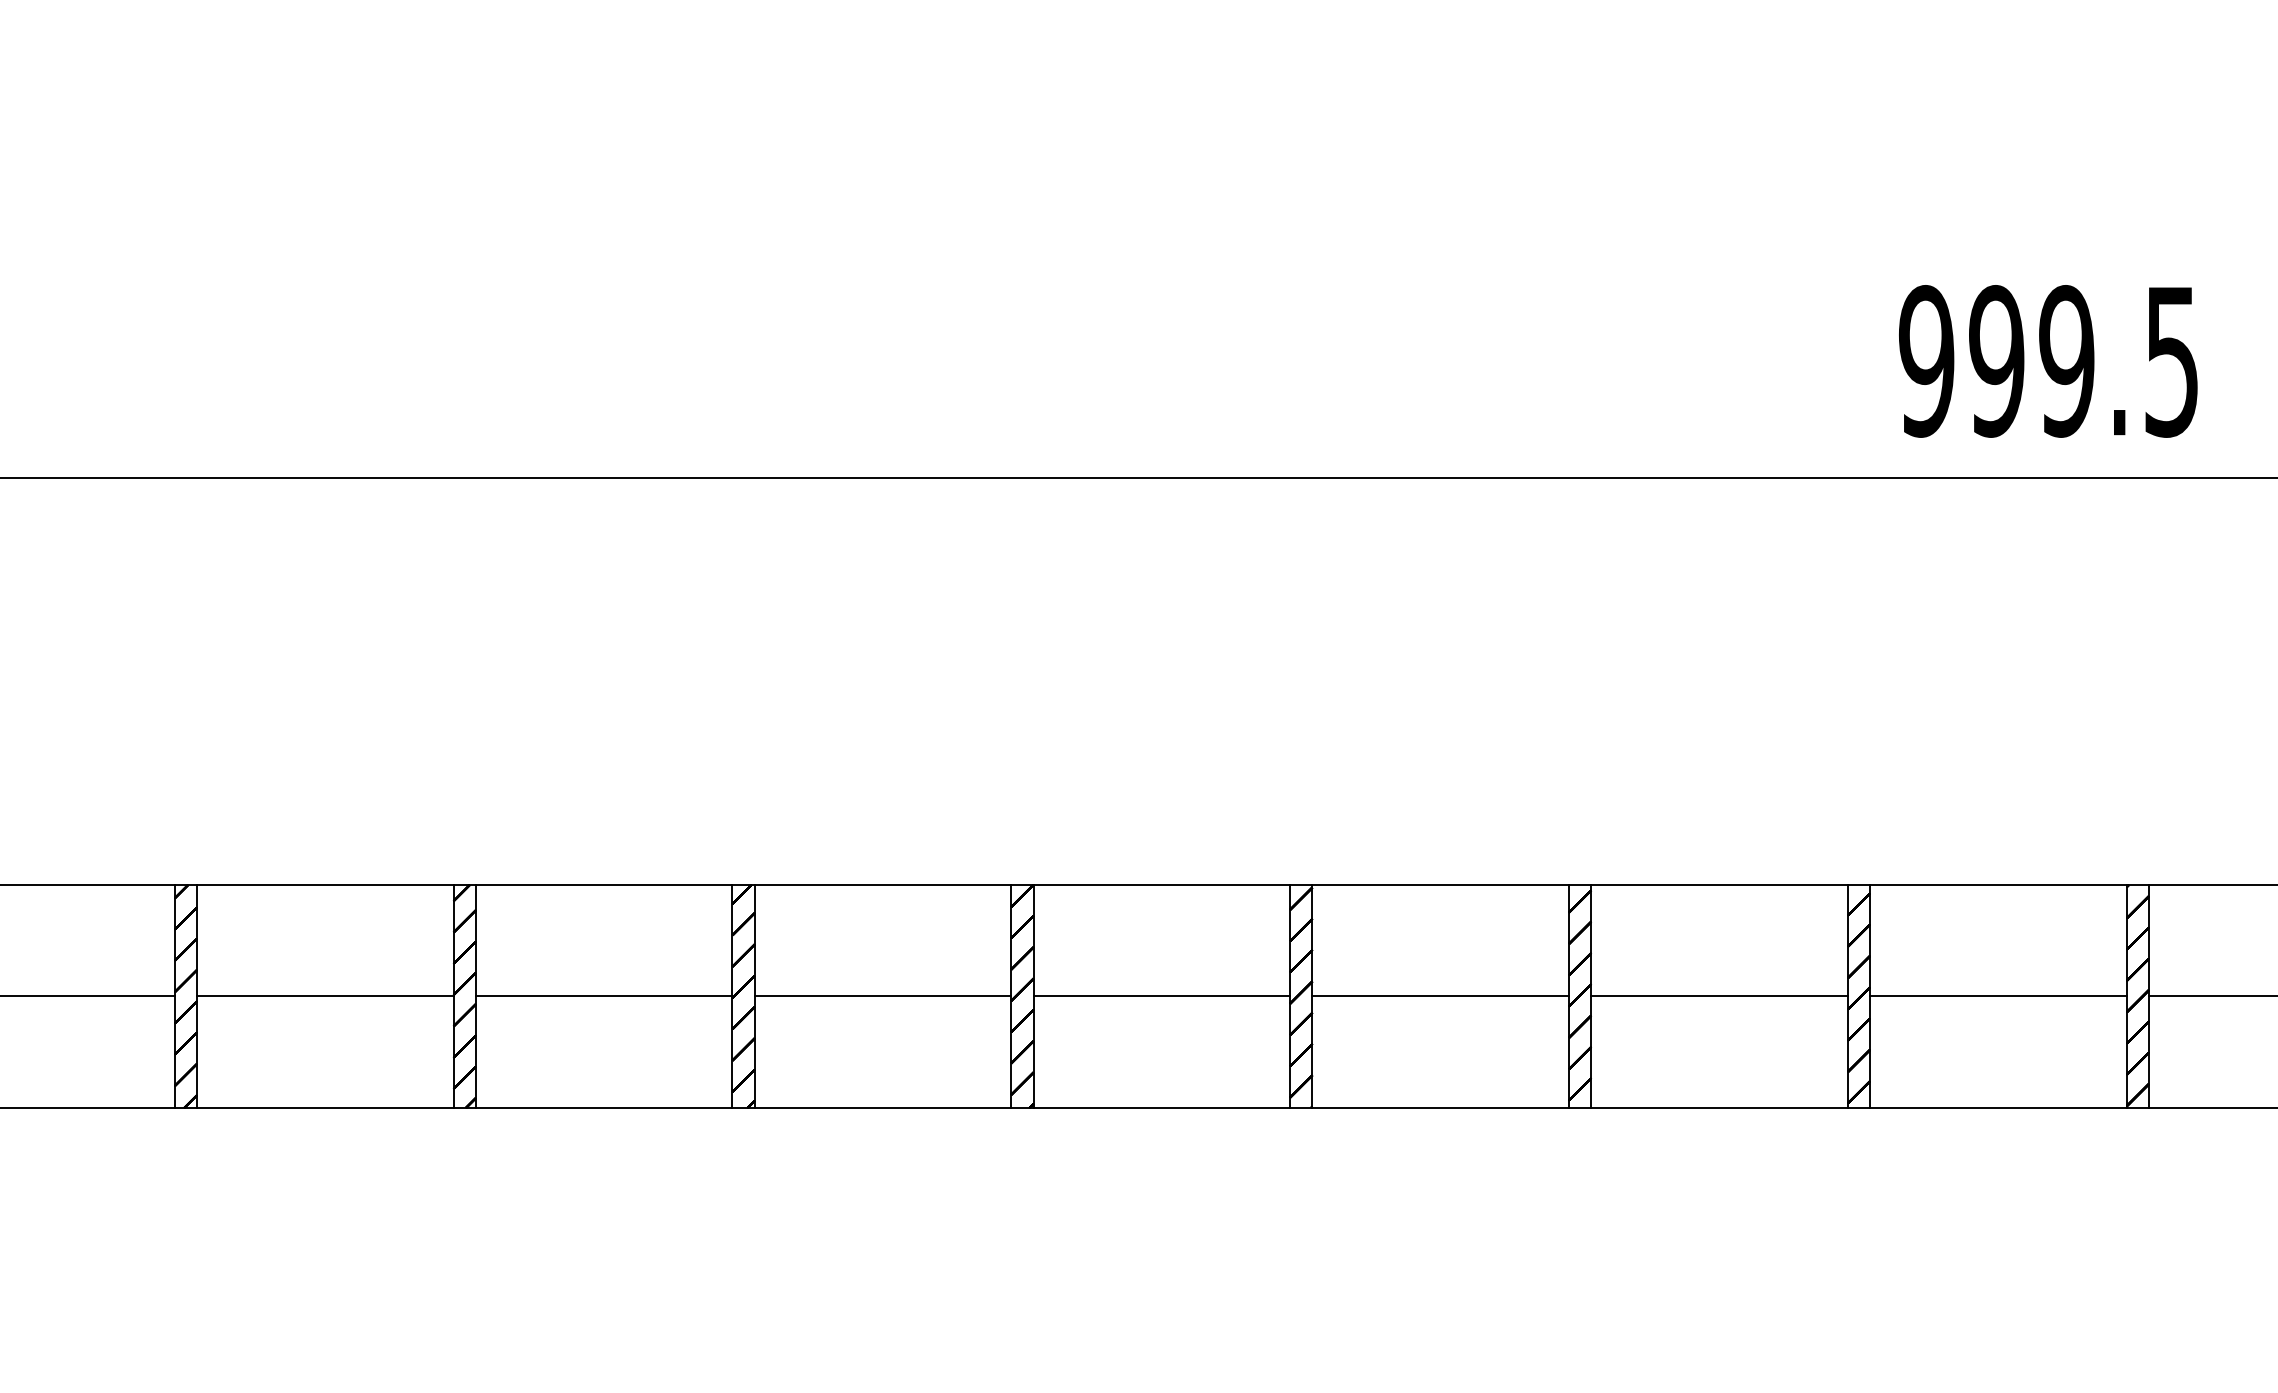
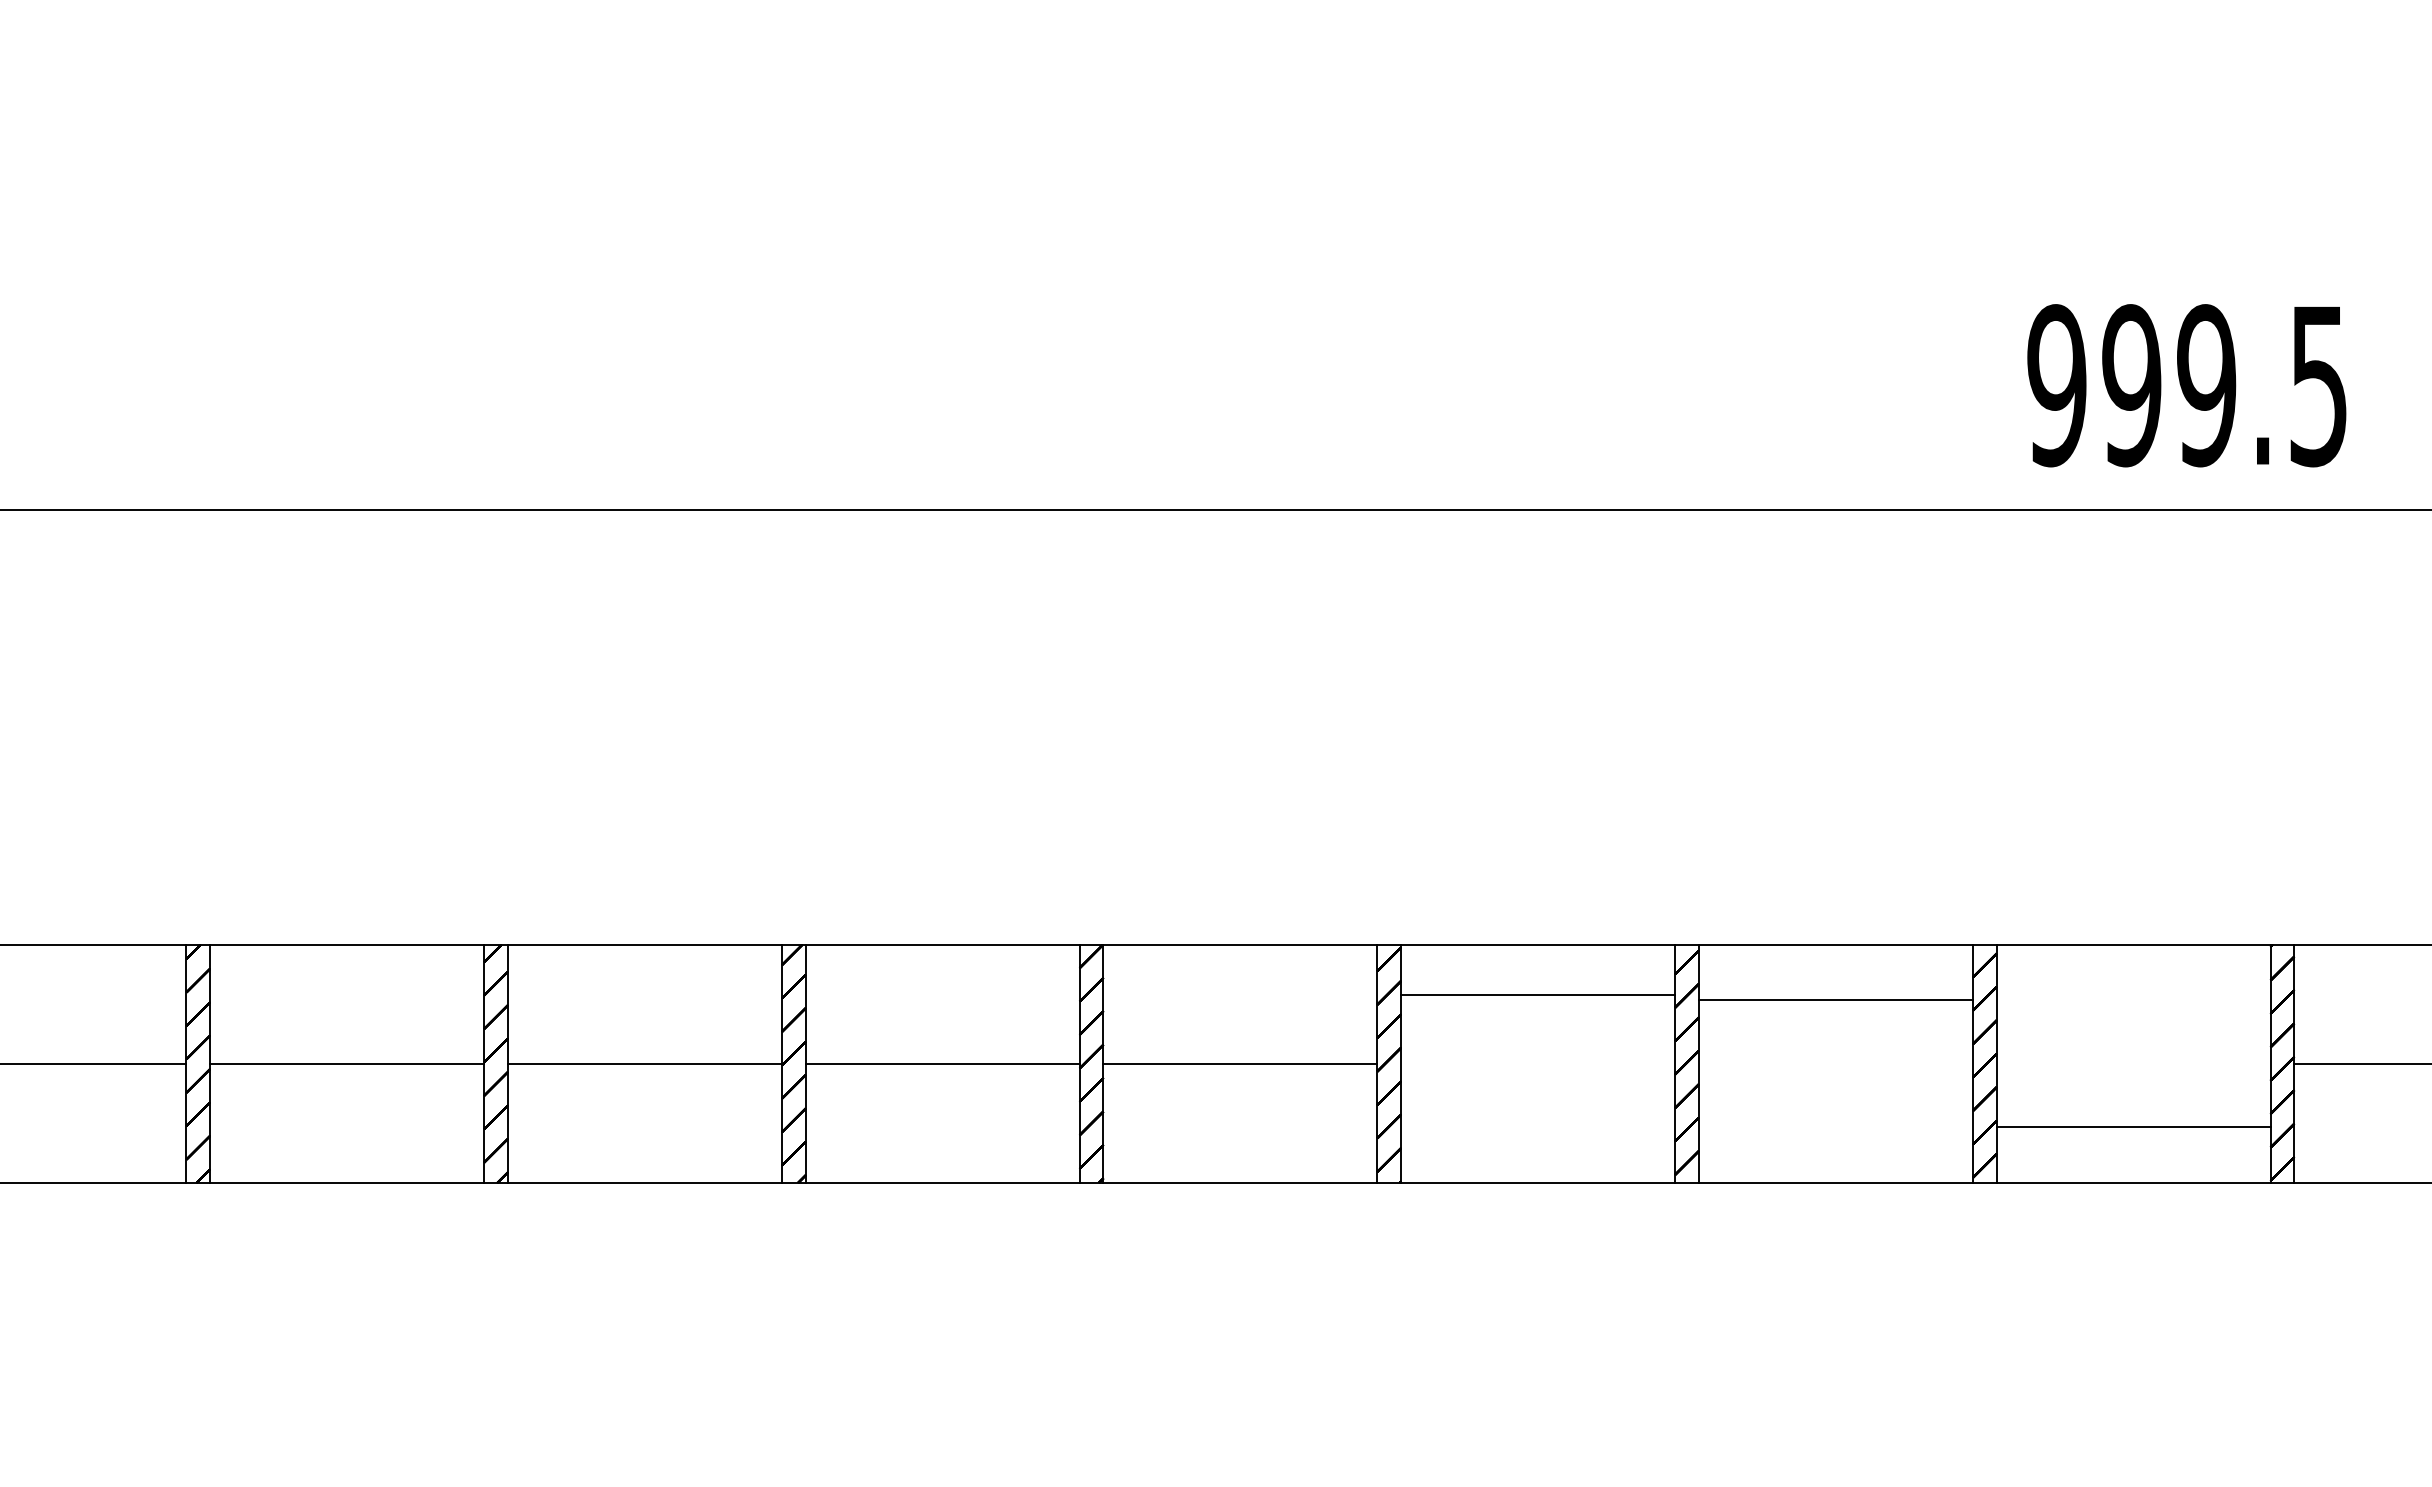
line: (1441, 996) -> (1538, 994), moved
line: (1719, 996) -> (1835, 999), moved
line: (1998, 996) -> (2133, 1126), moved

